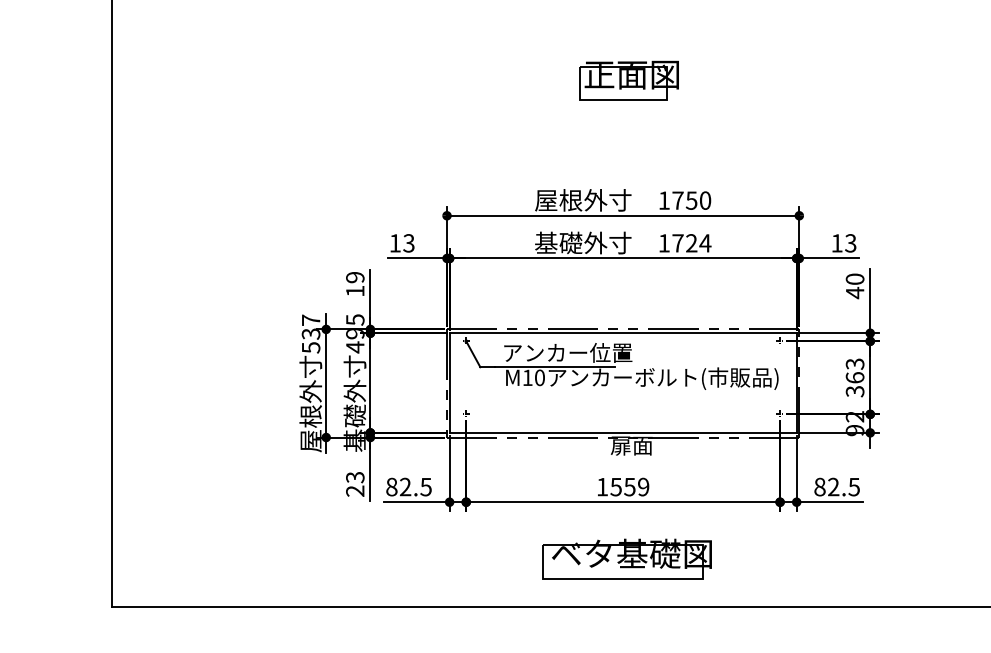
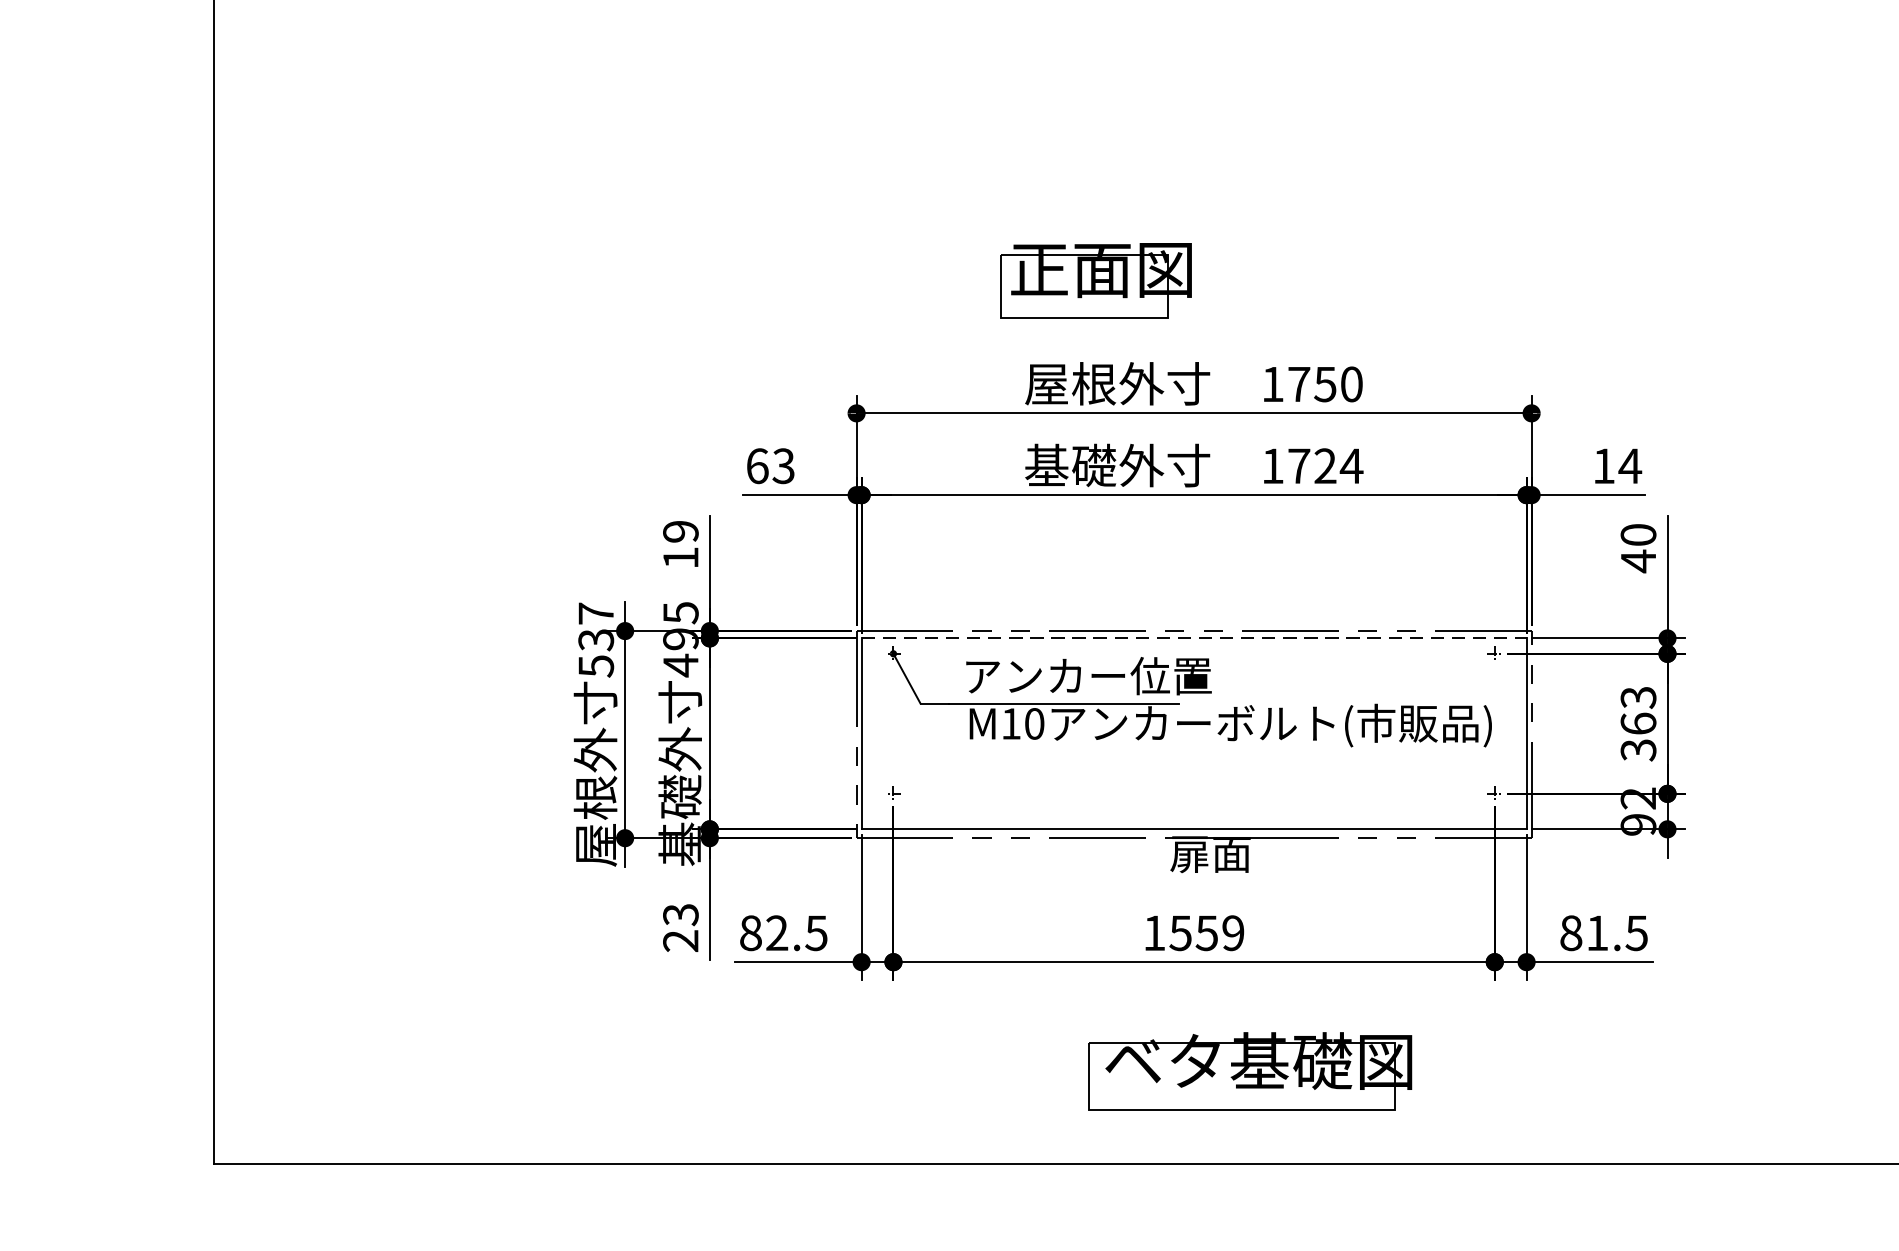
part: (628, 80) -> (1095, 280), moved
text: (395, 243) -> (757, 466), 13 -> 63
text: (850, 243) -> (1629, 466), 13 -> 14
line: (623, 333) -> (1194, 638), solid -> dashed
text: (833, 486) -> (1597, 932), 82.5 -> 81.5
part: (626, 558) -> (1248, 1070), moved

